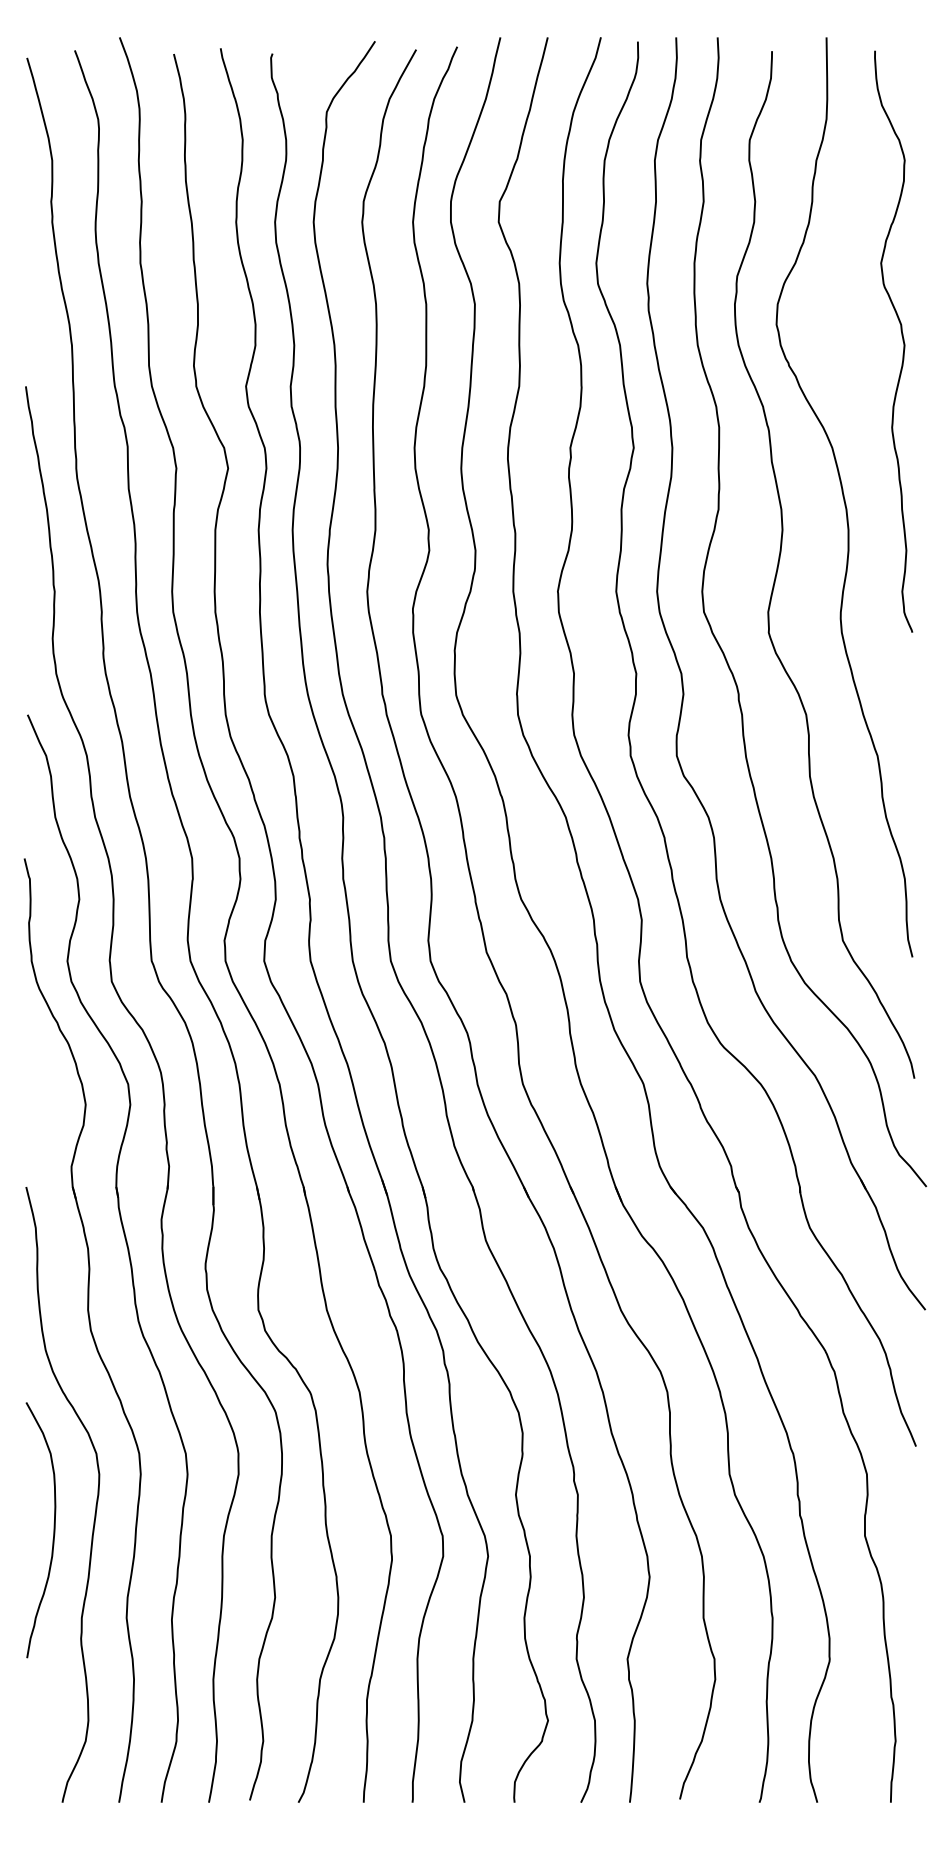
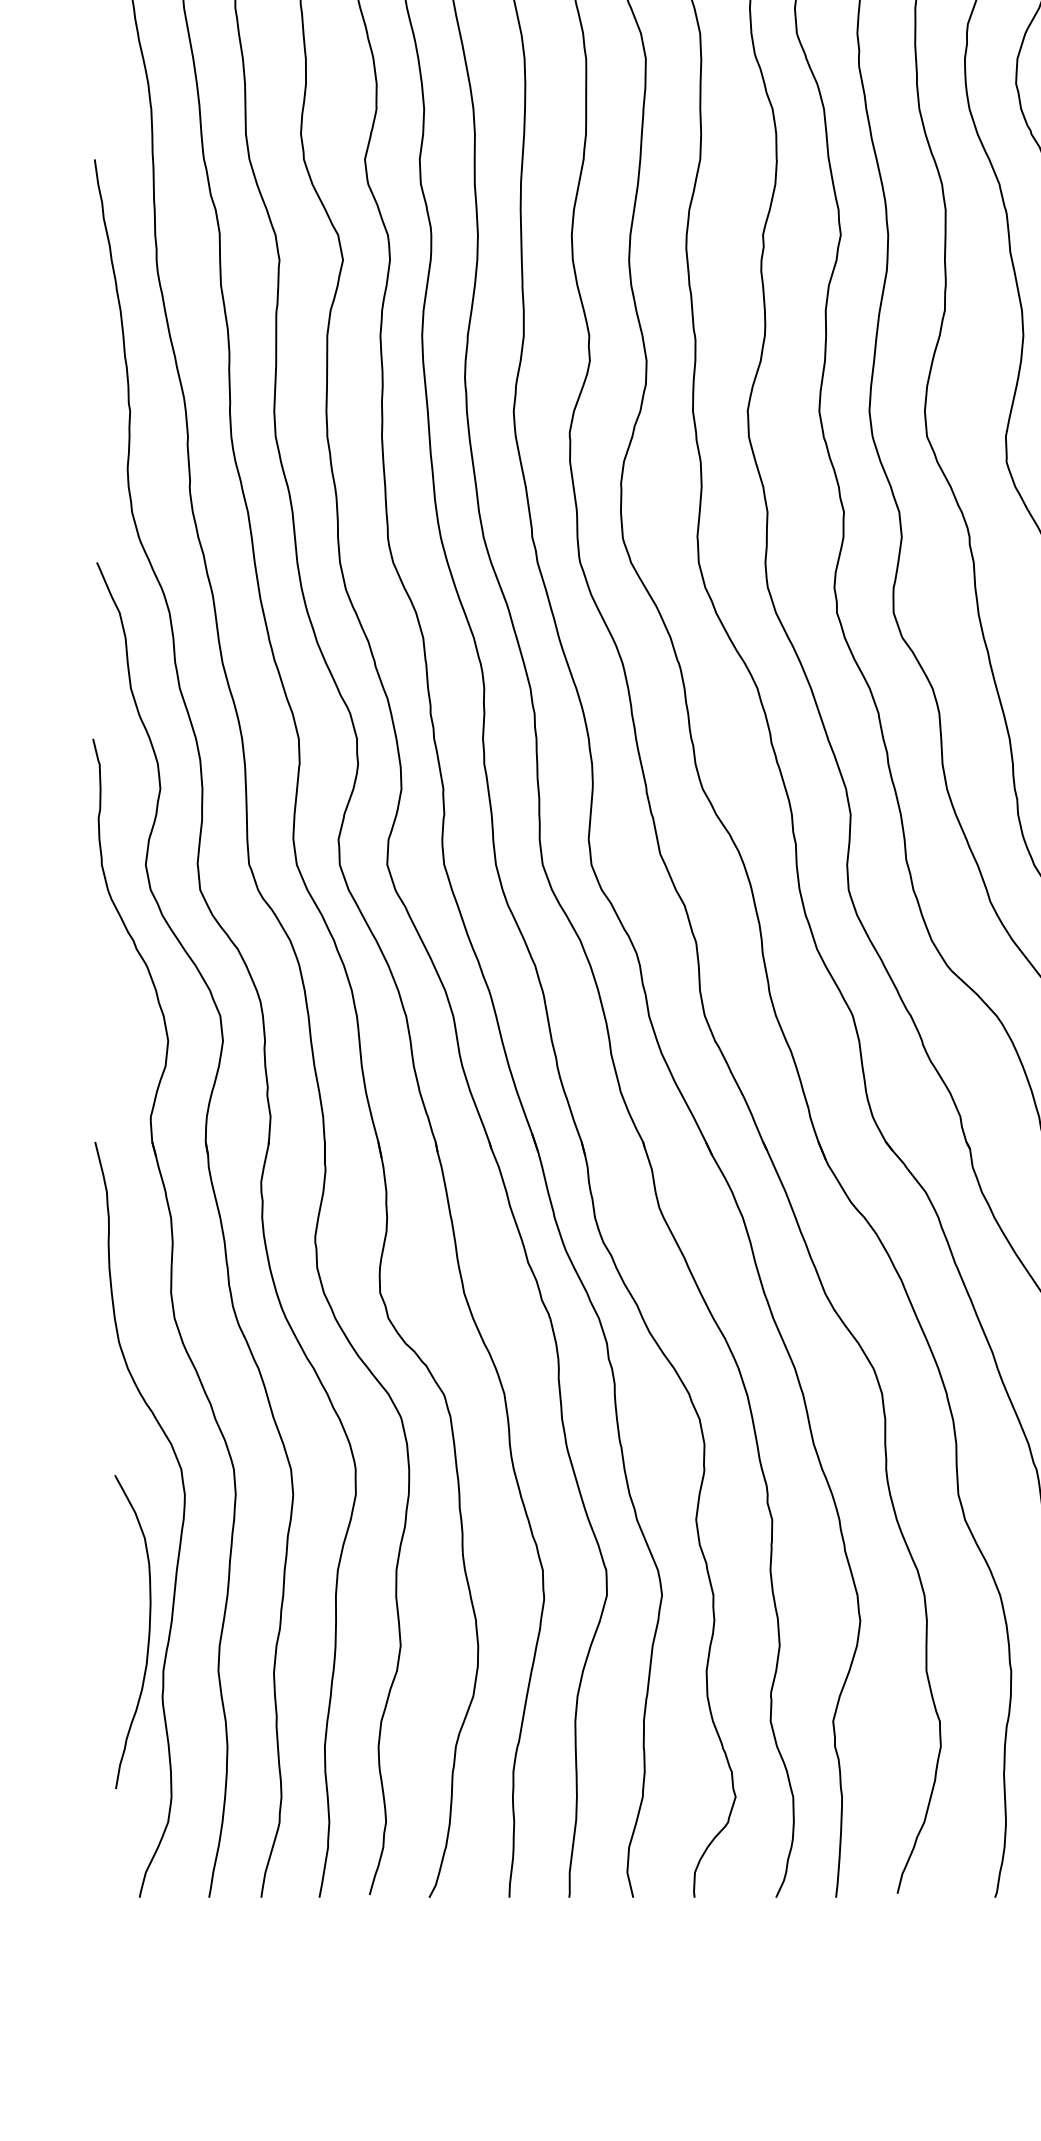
curve: (53, 1530) -> (148, 1632), moved

